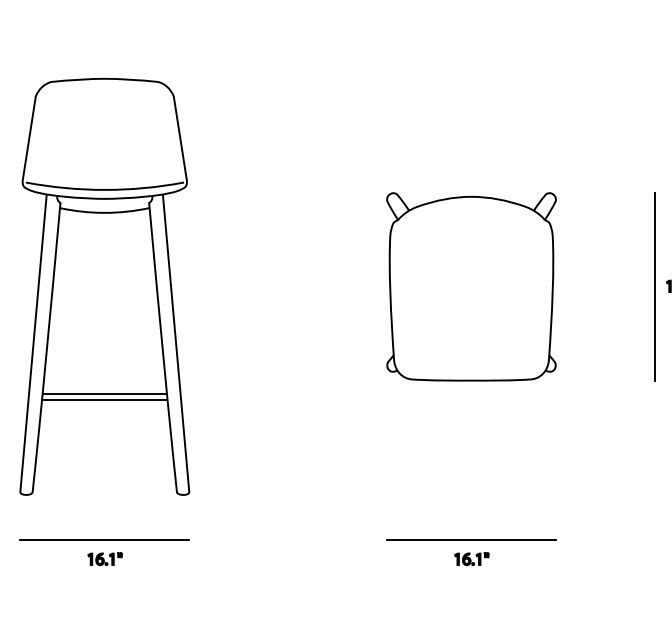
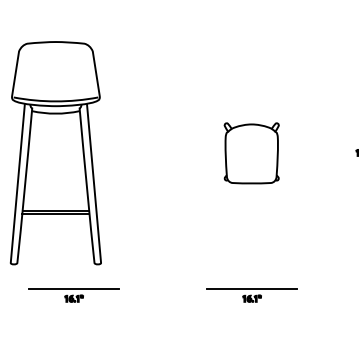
part: (470, 287) -> (251, 153), size x0.6
line: (654, 287) -> (349, 153), removed
part: (103, 553) -> (73, 295), moved

